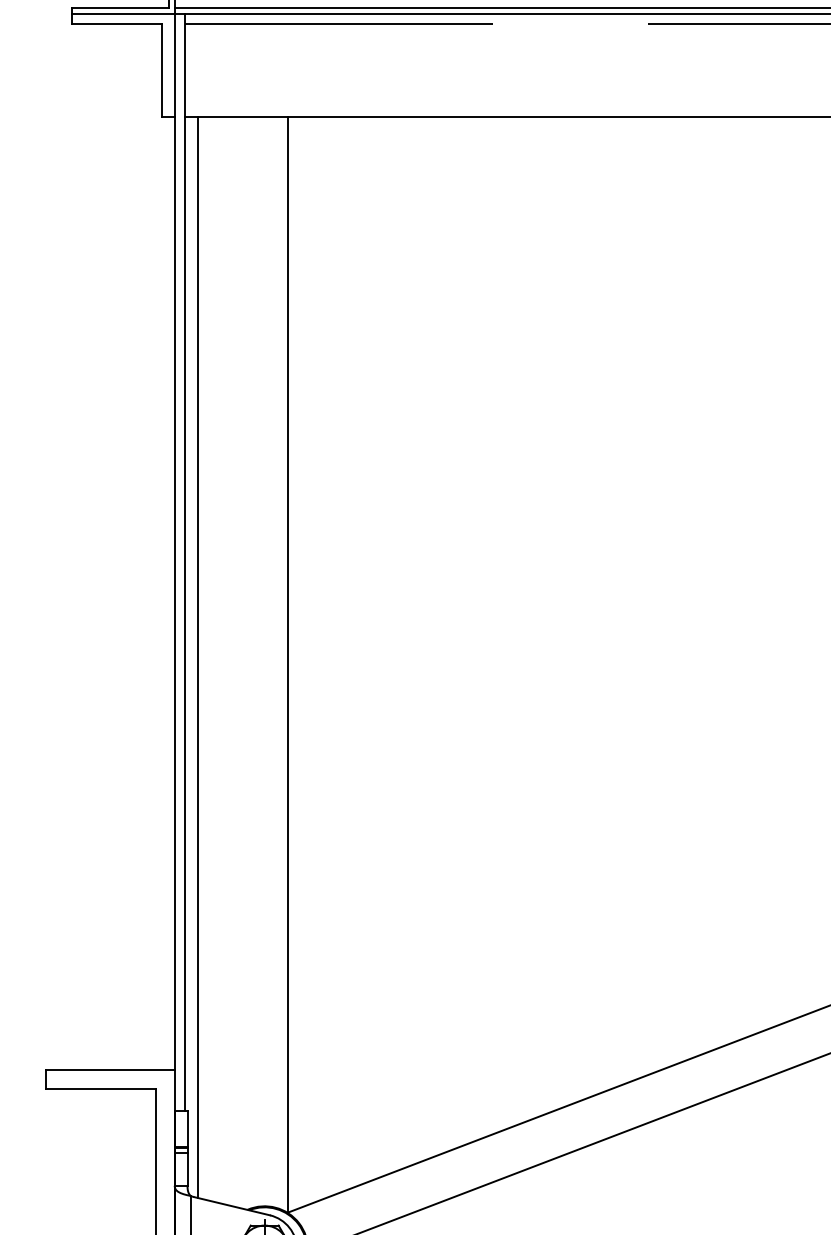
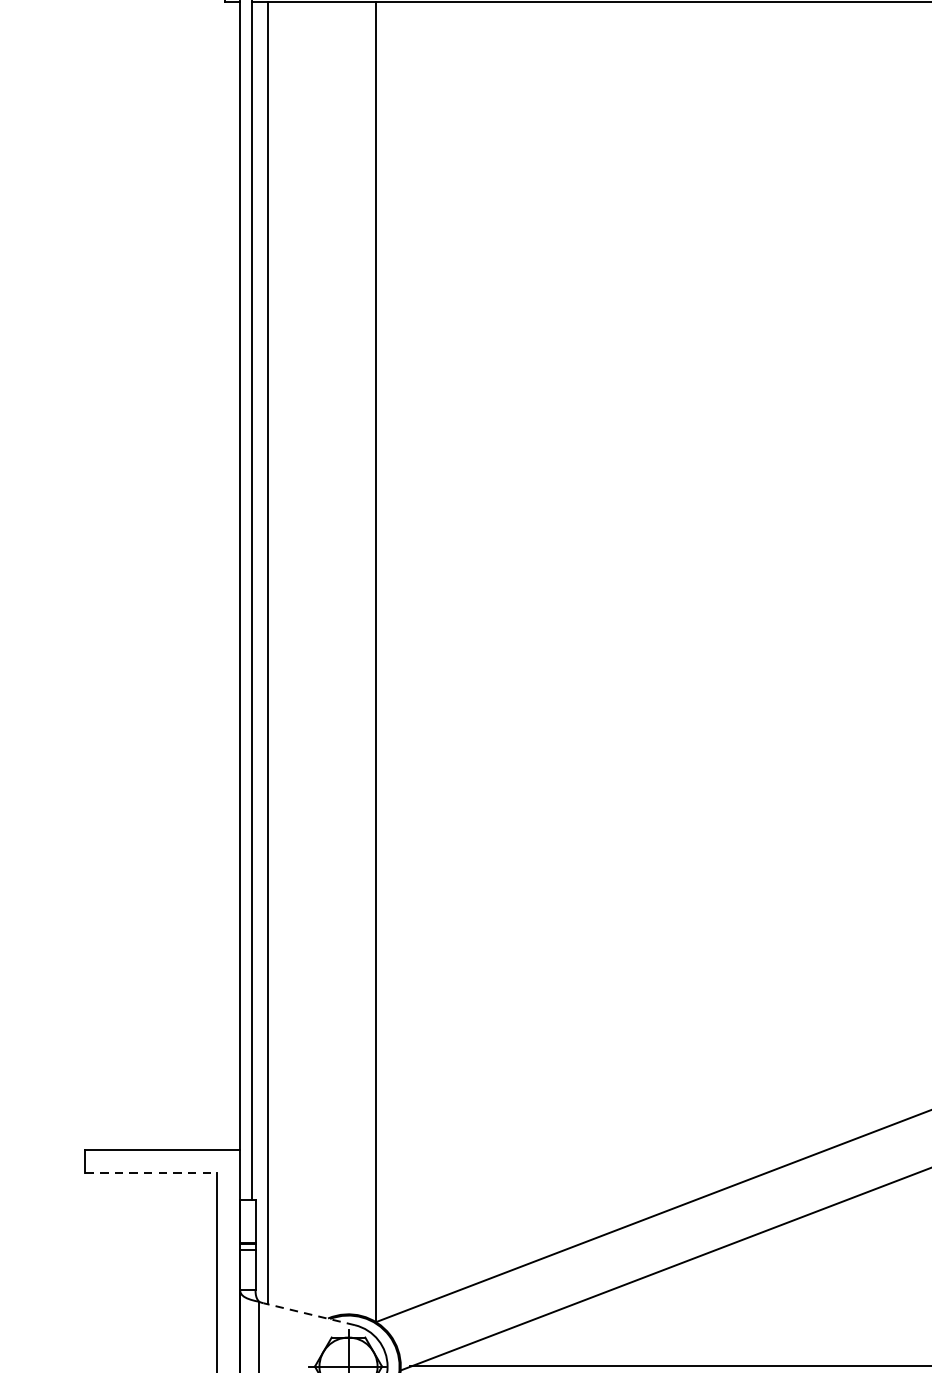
line: (101, 1088) -> (151, 1172), solid -> dashed
line: (232, 1206) -> (309, 1314), solid -> dashed

